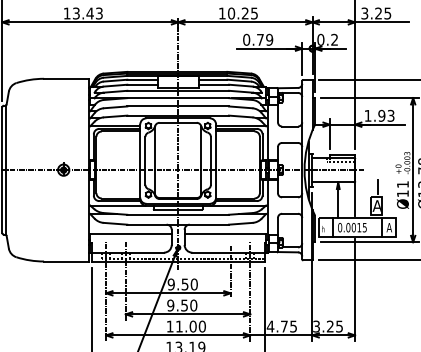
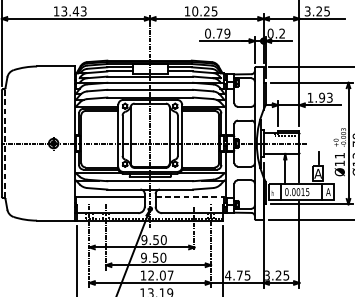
line: (6, 169) -> (5, 143), solid -> dashed
line: (225, 233) -> (190, 197), solid -> dashed
text: (190, 326) -> (160, 275), 11.00 -> 12.07

